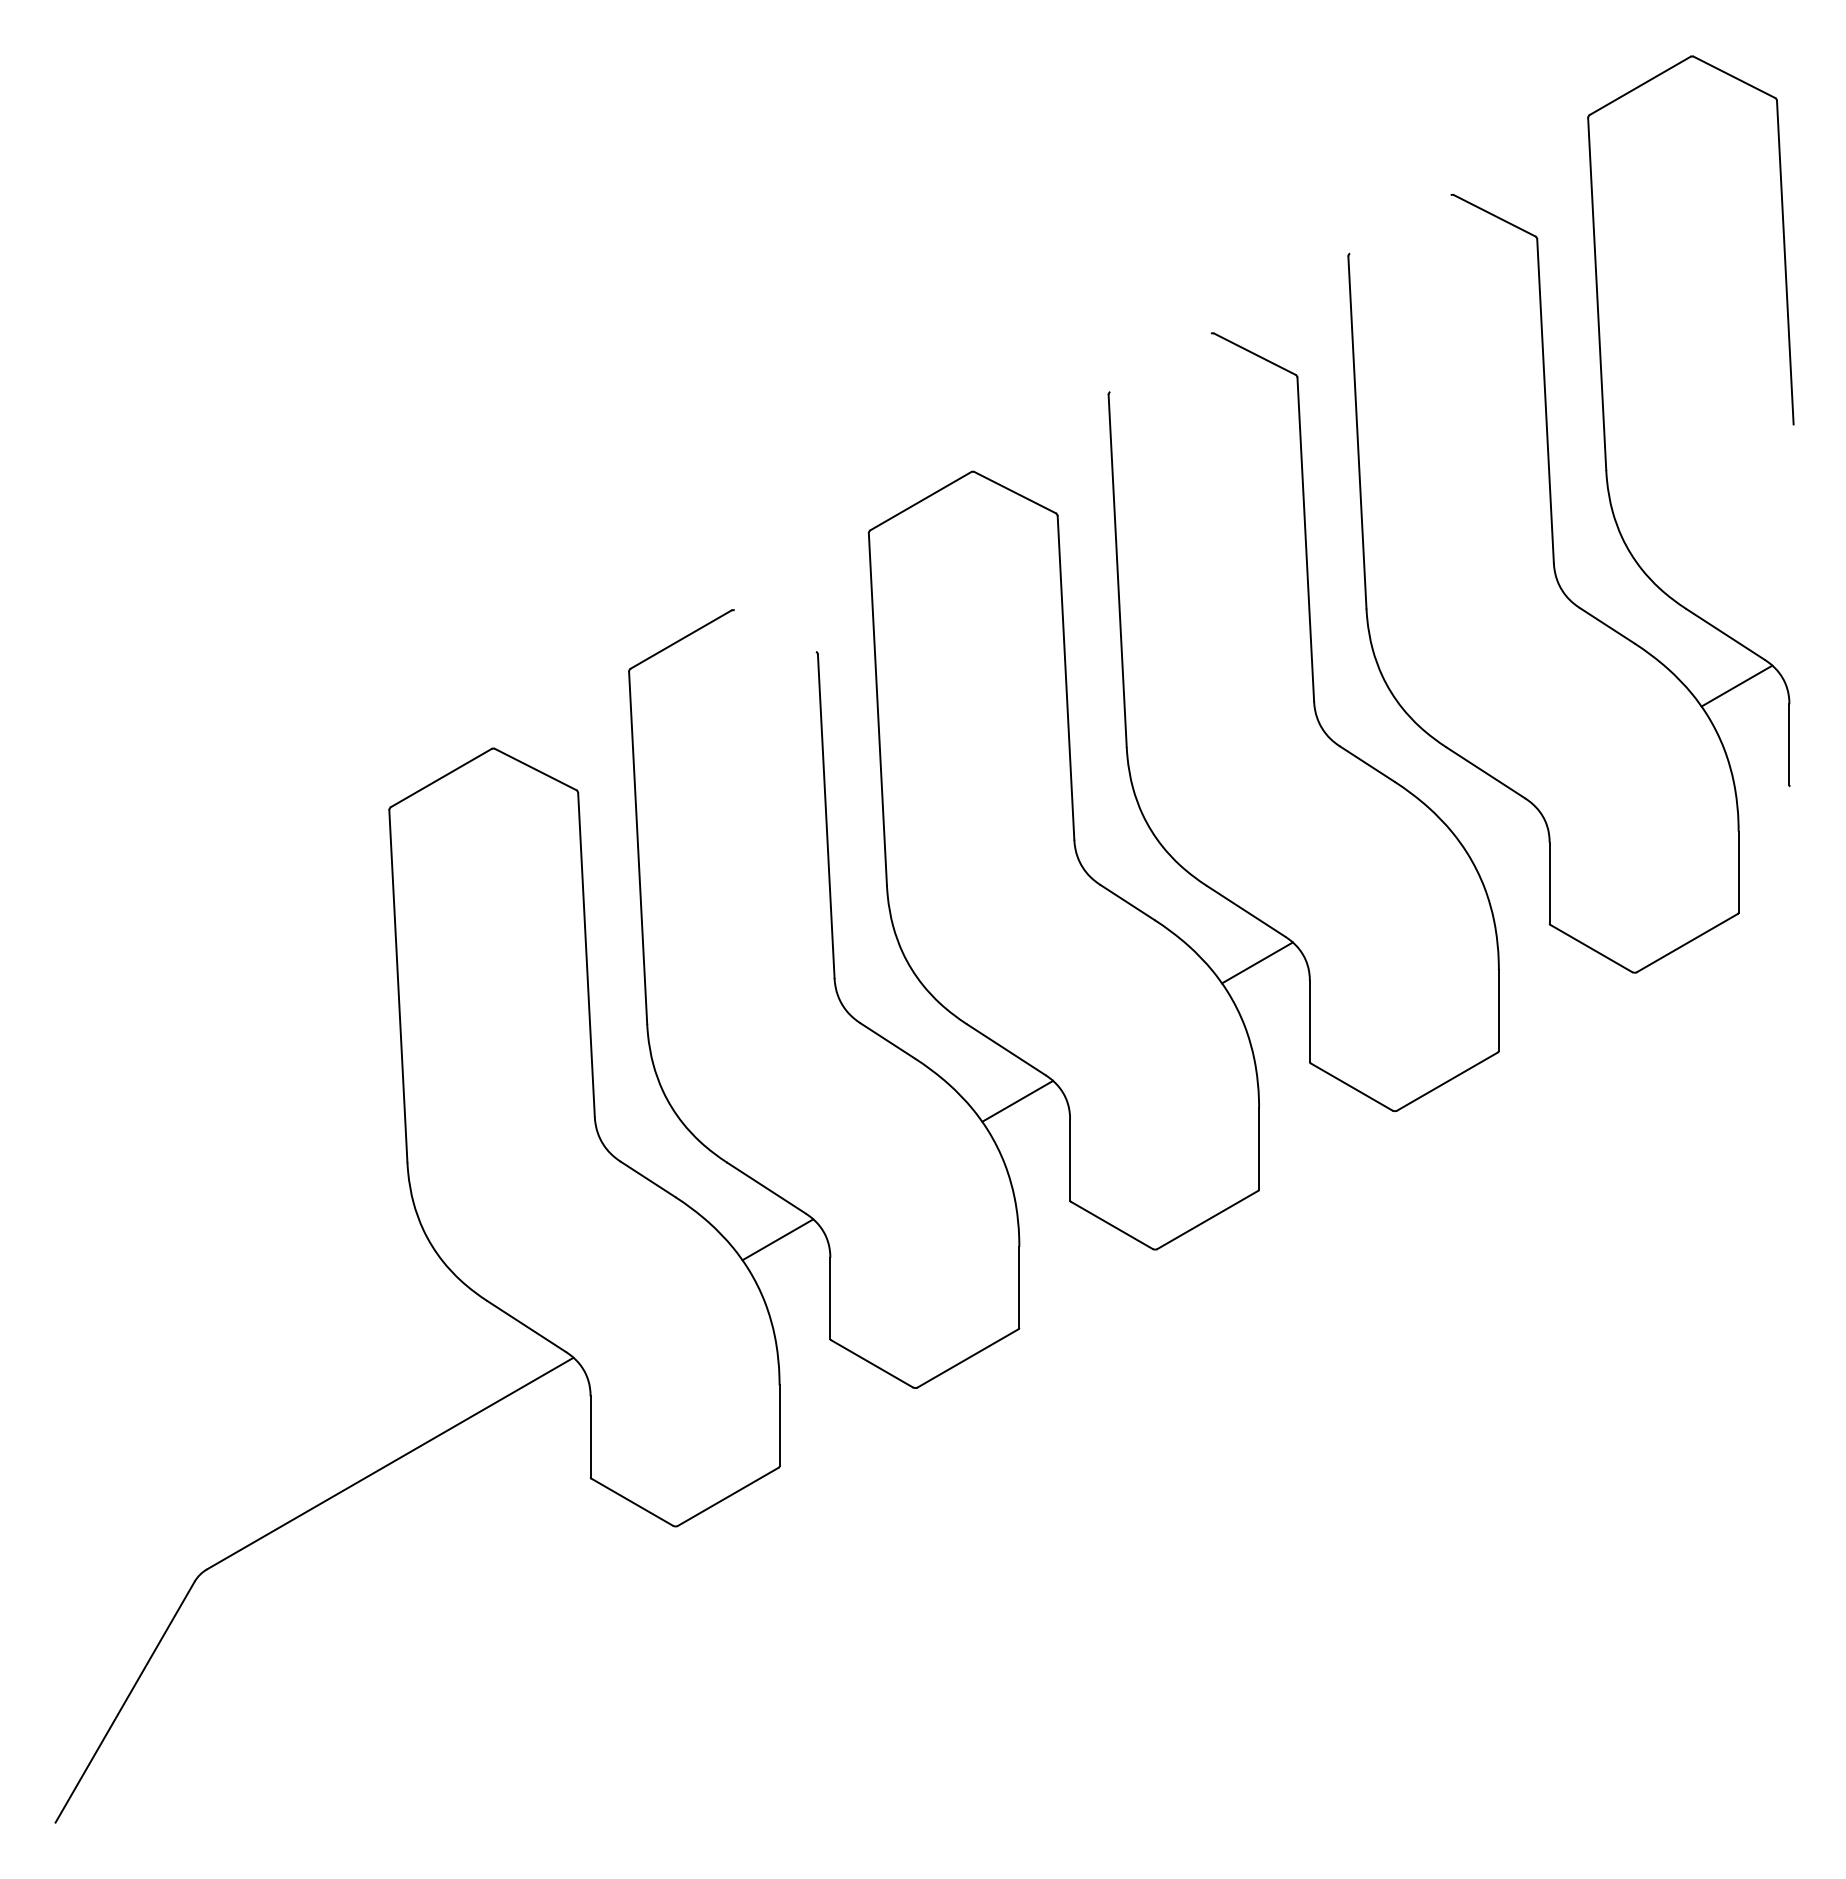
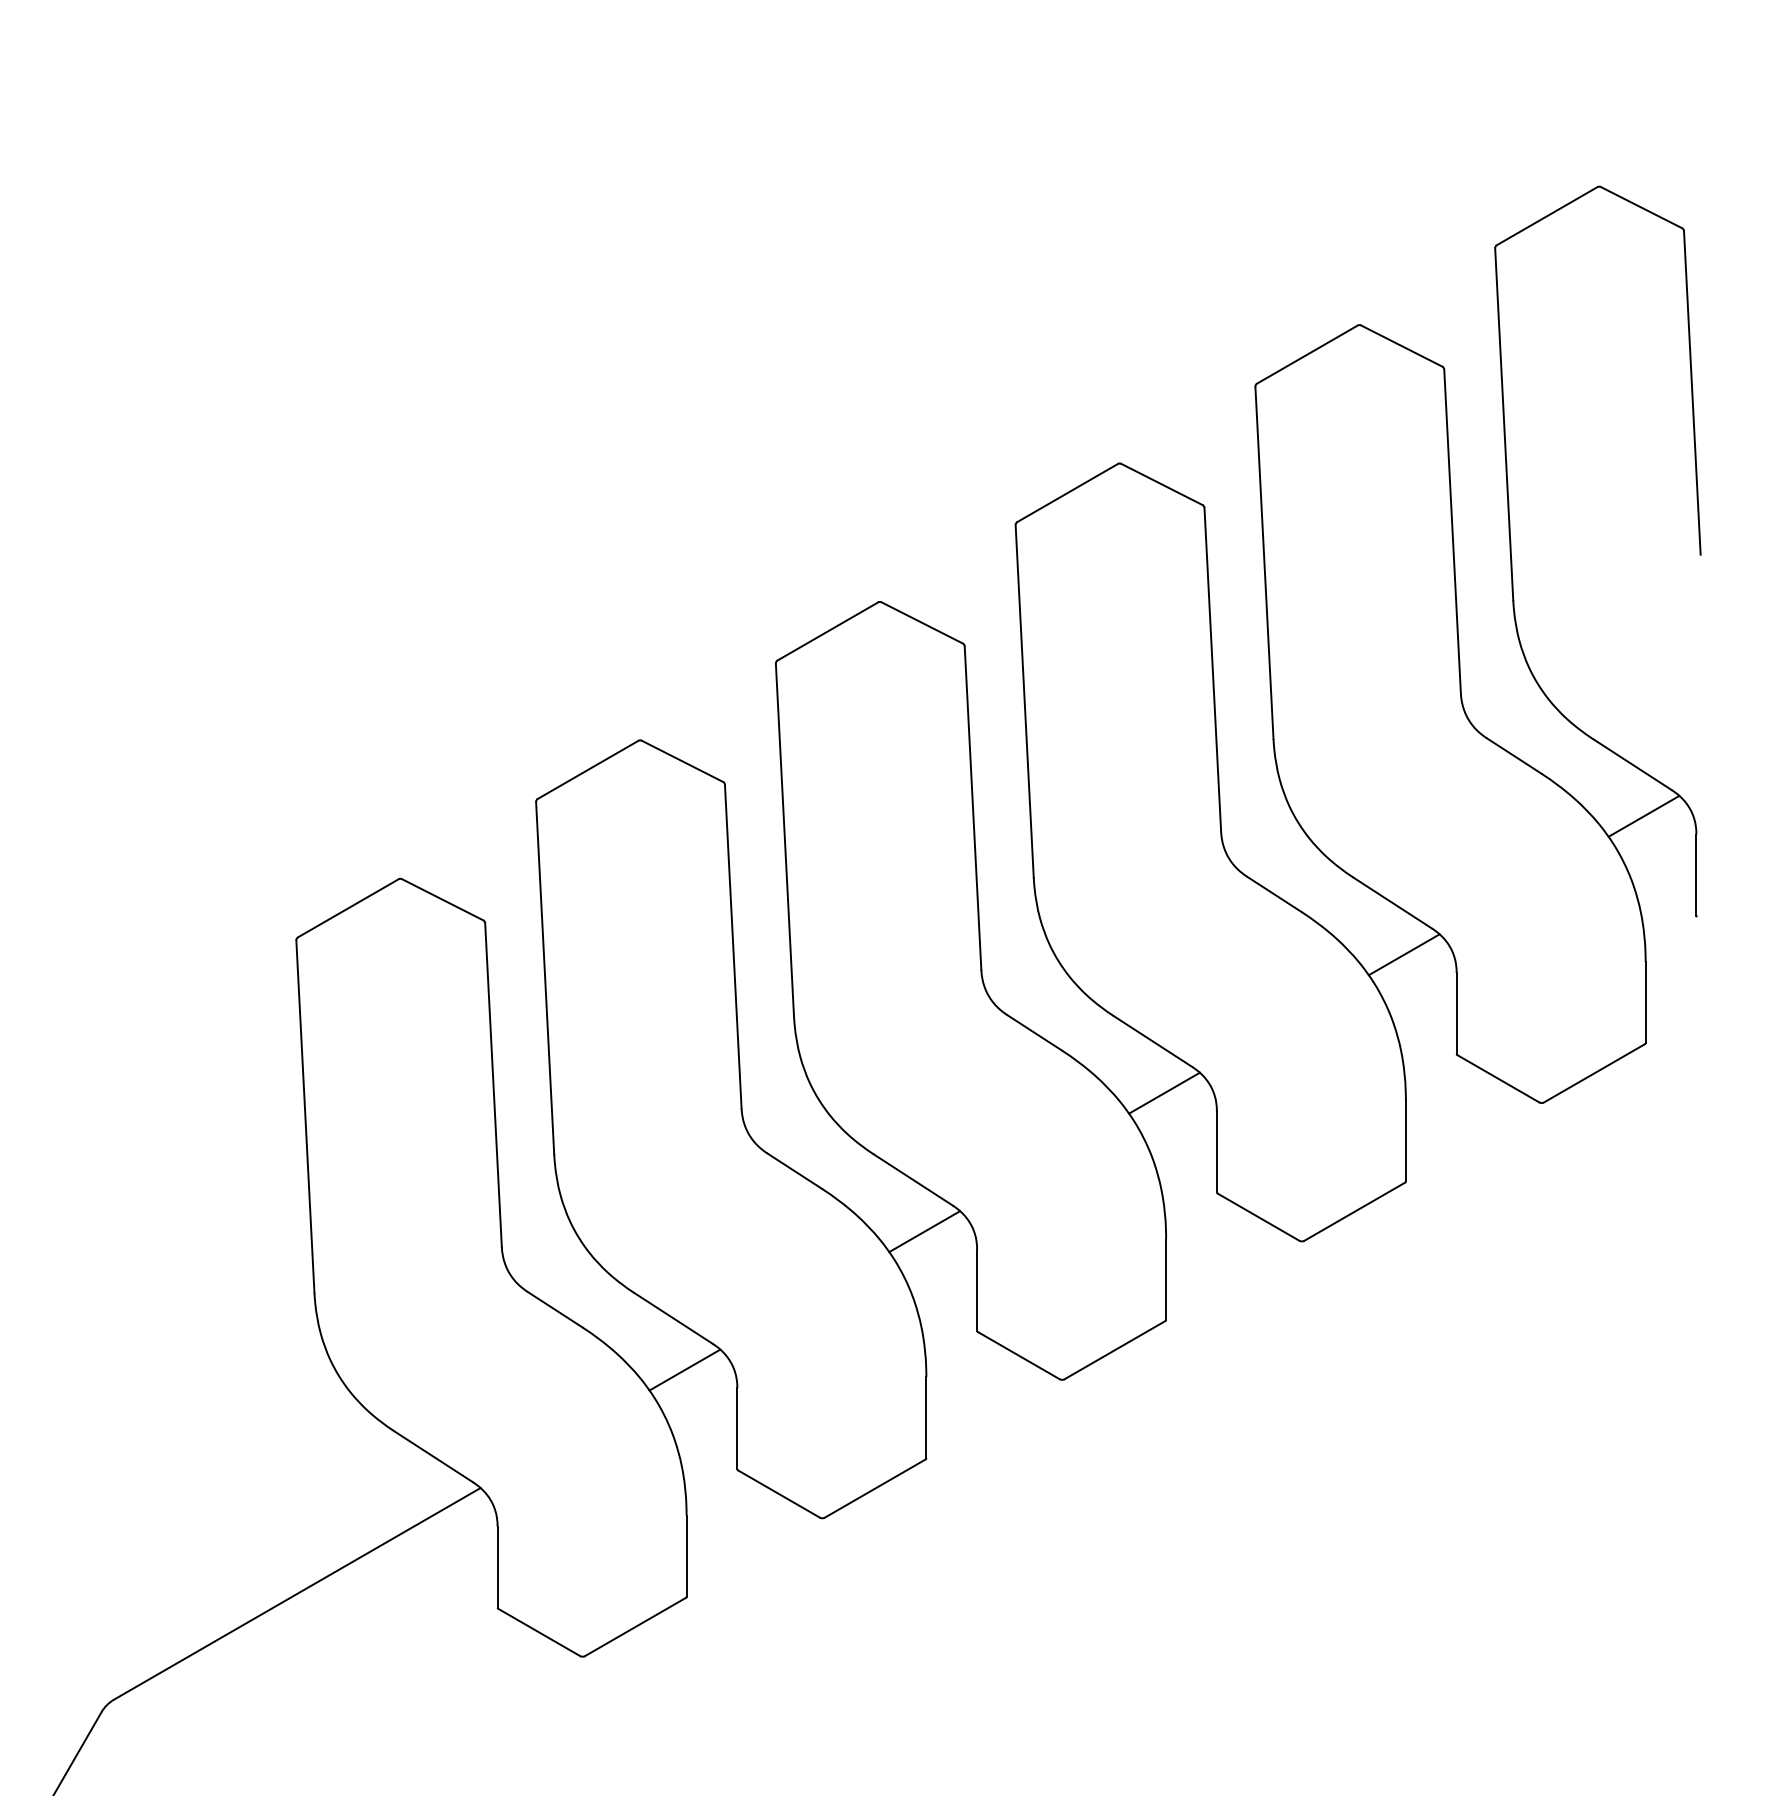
line: (1400, 224) -> (1307, 354), added
line: (1160, 362) -> (1067, 492), added
line: (775, 630) -> (682, 760), added
line: (1496, 824) -> (1403, 954), added

